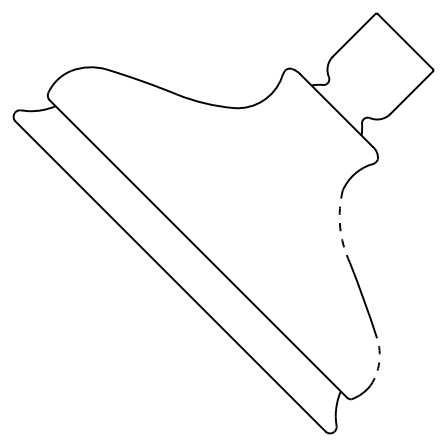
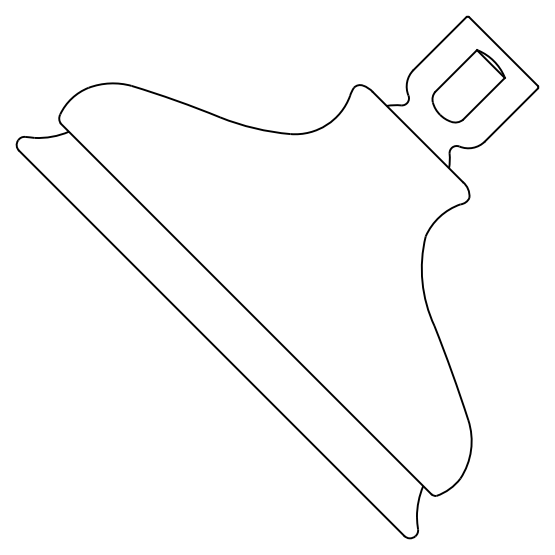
part: (377, 69) -> (468, 86), added
arc: (340, 226) -> (422, 281), dashed -> solid
arc: (379, 362) -> (471, 450), dashed -> solid

